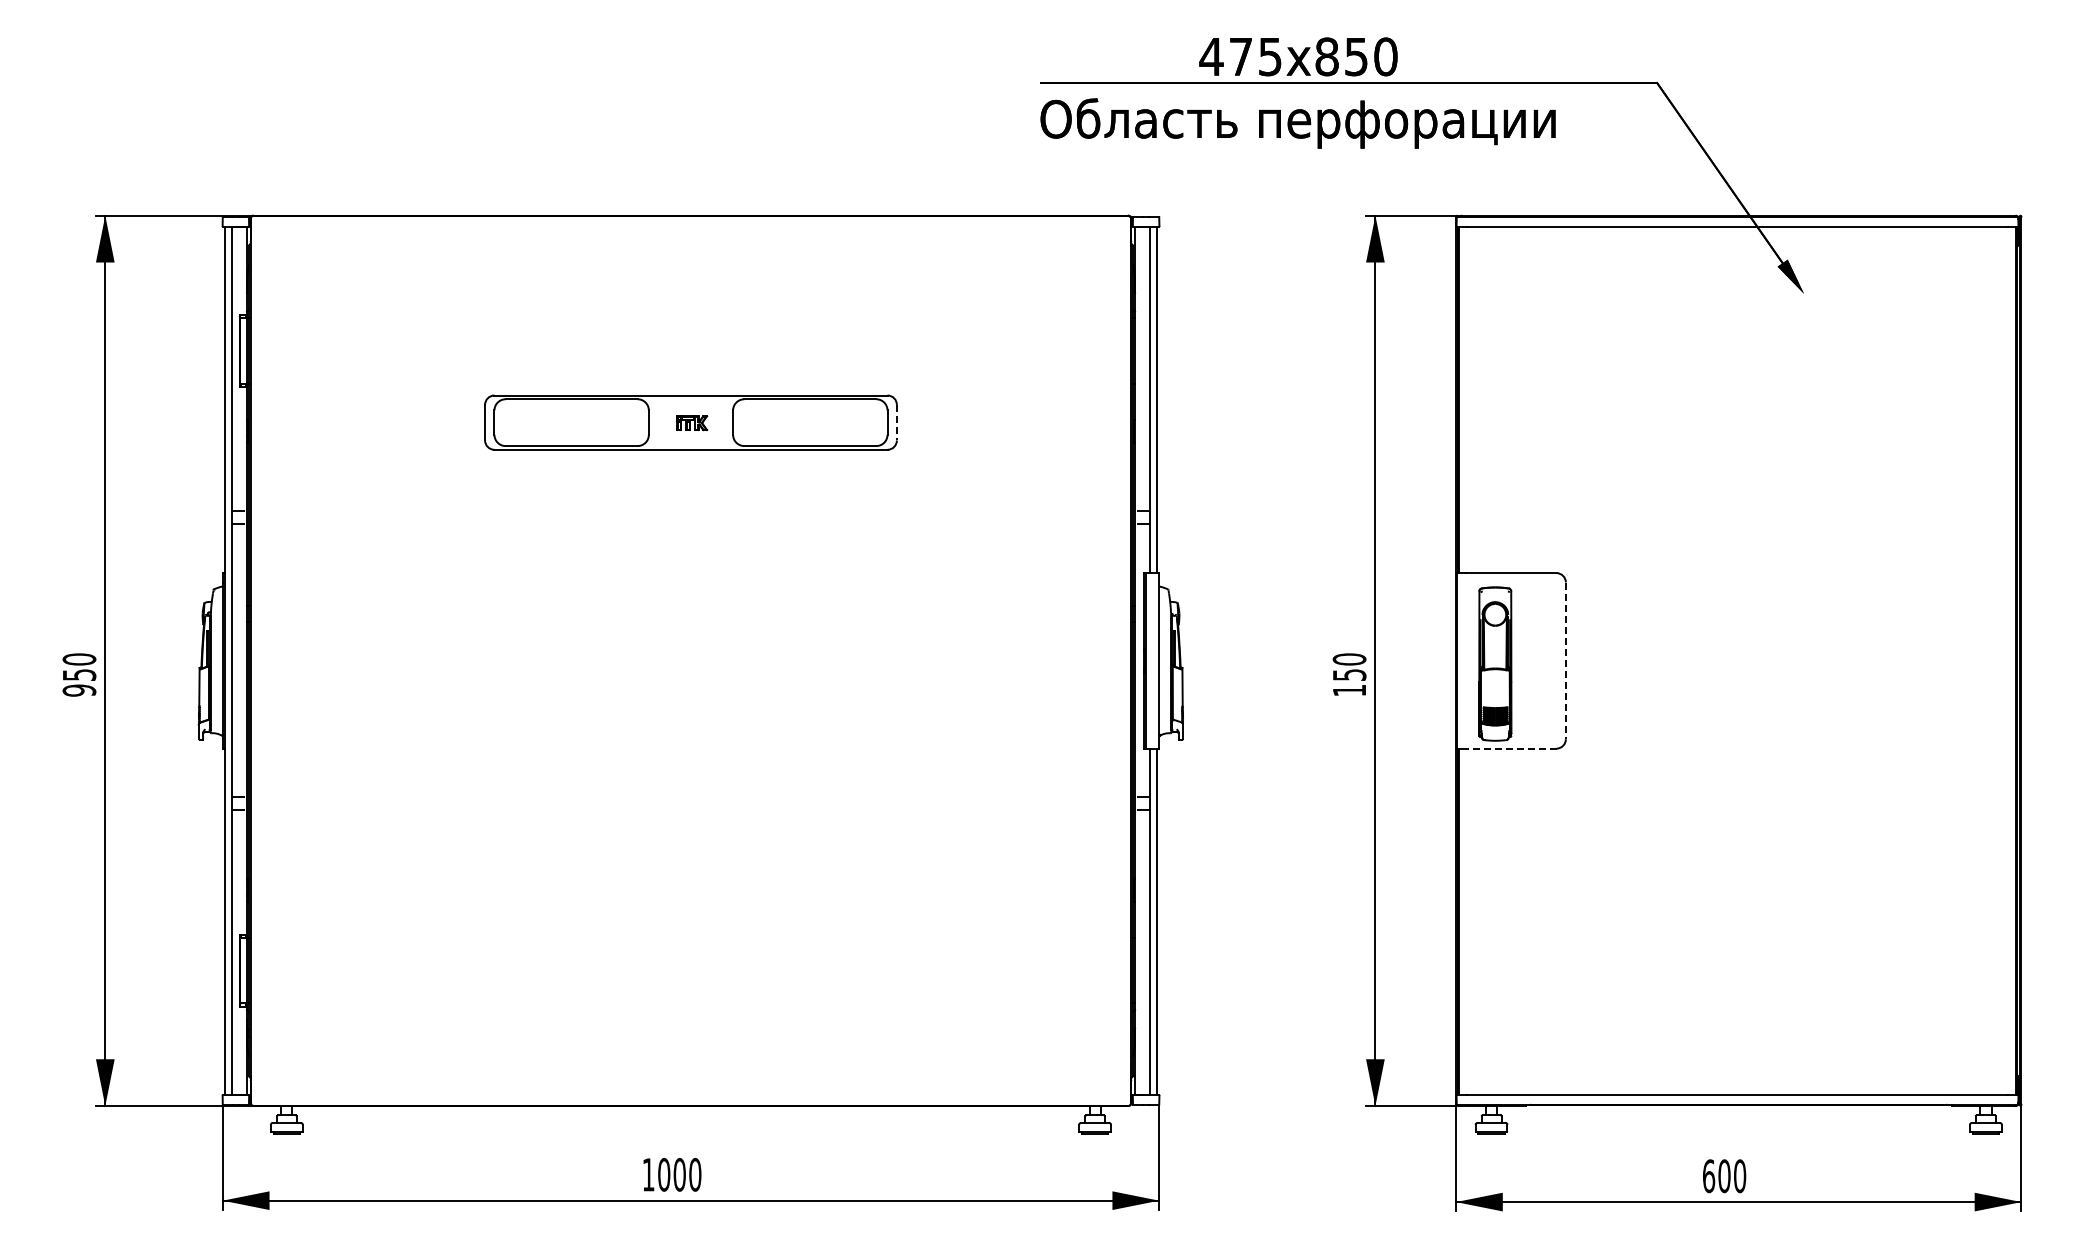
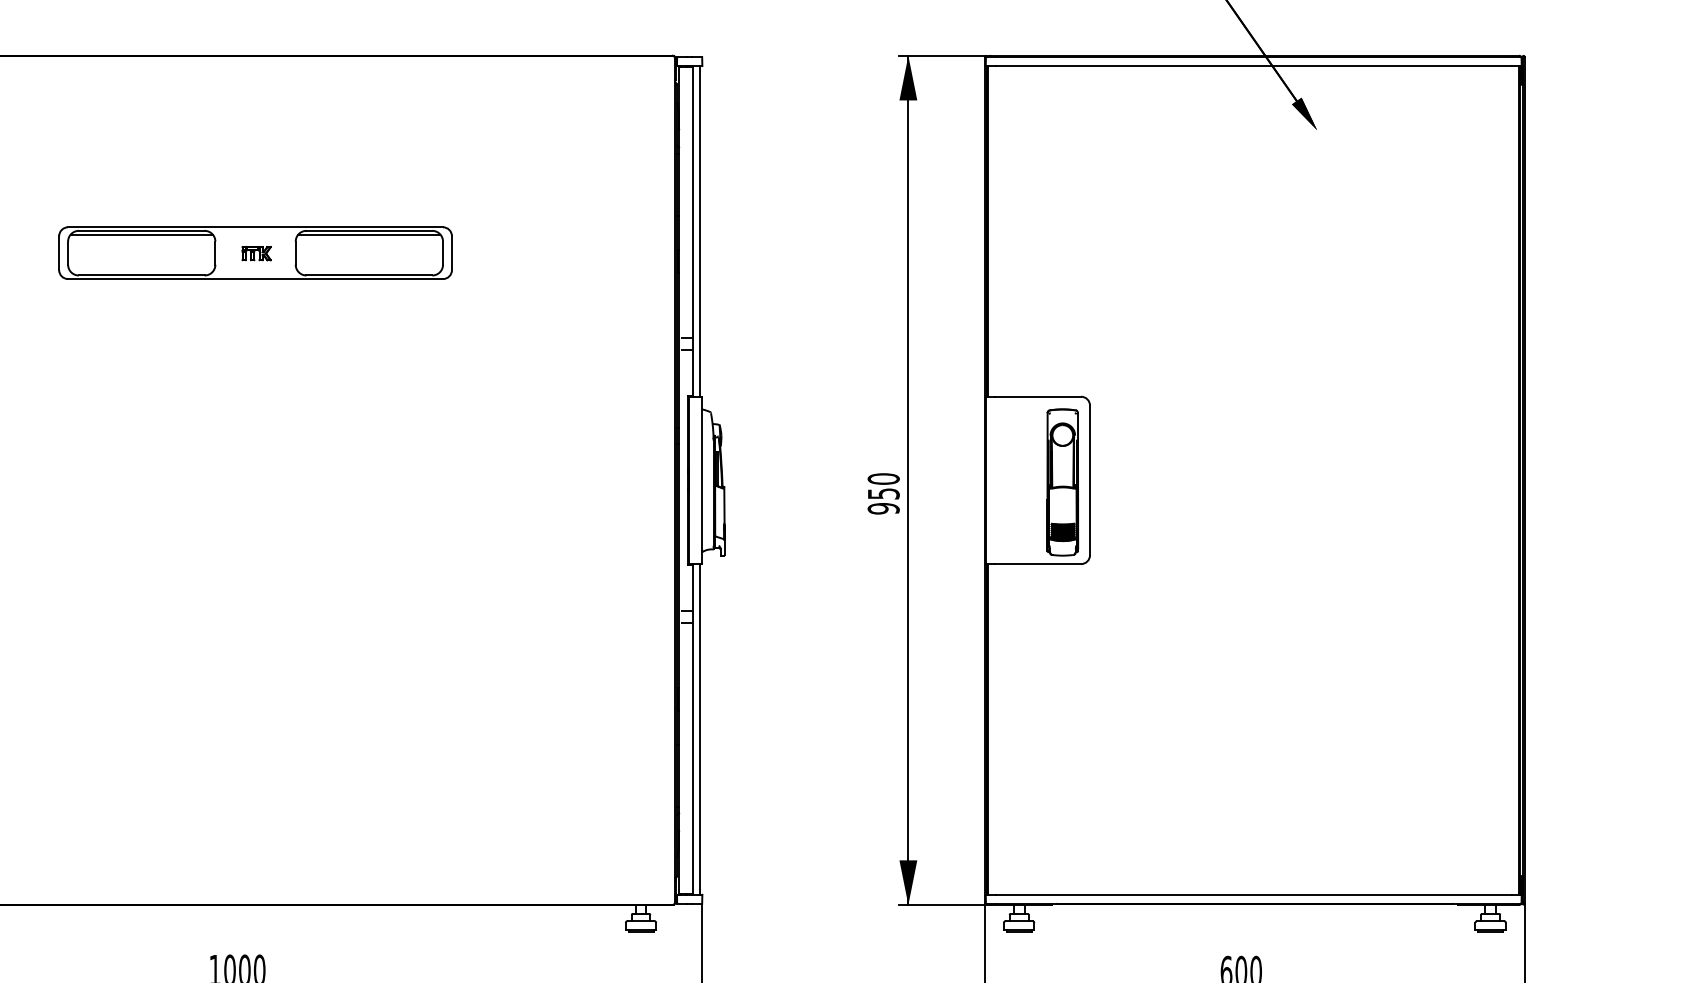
line: (571, 403) -> (141, 234), added
line: (809, 403) -> (368, 234), added
line: (896, 422) -> (451, 253), dashed -> solid
line: (1565, 661) -> (1089, 480), dashed -> solid
part: (1495, 663) -> (1062, 481), moved
text: (1349, 690) -> (883, 508), 150 -> 950
line: (1510, 748) -> (1037, 563), dashed -> solid

